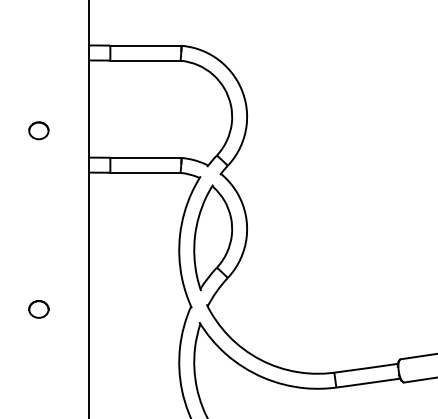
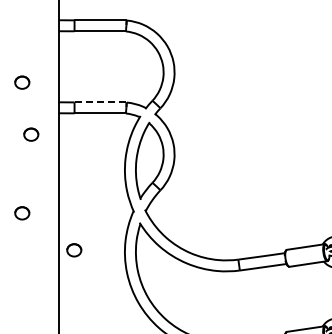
line: (145, 157) -> (100, 102), solid -> dashed
part: (51, 201) -> (31, 134), added
part: (110, 360) -> (74, 250), added

